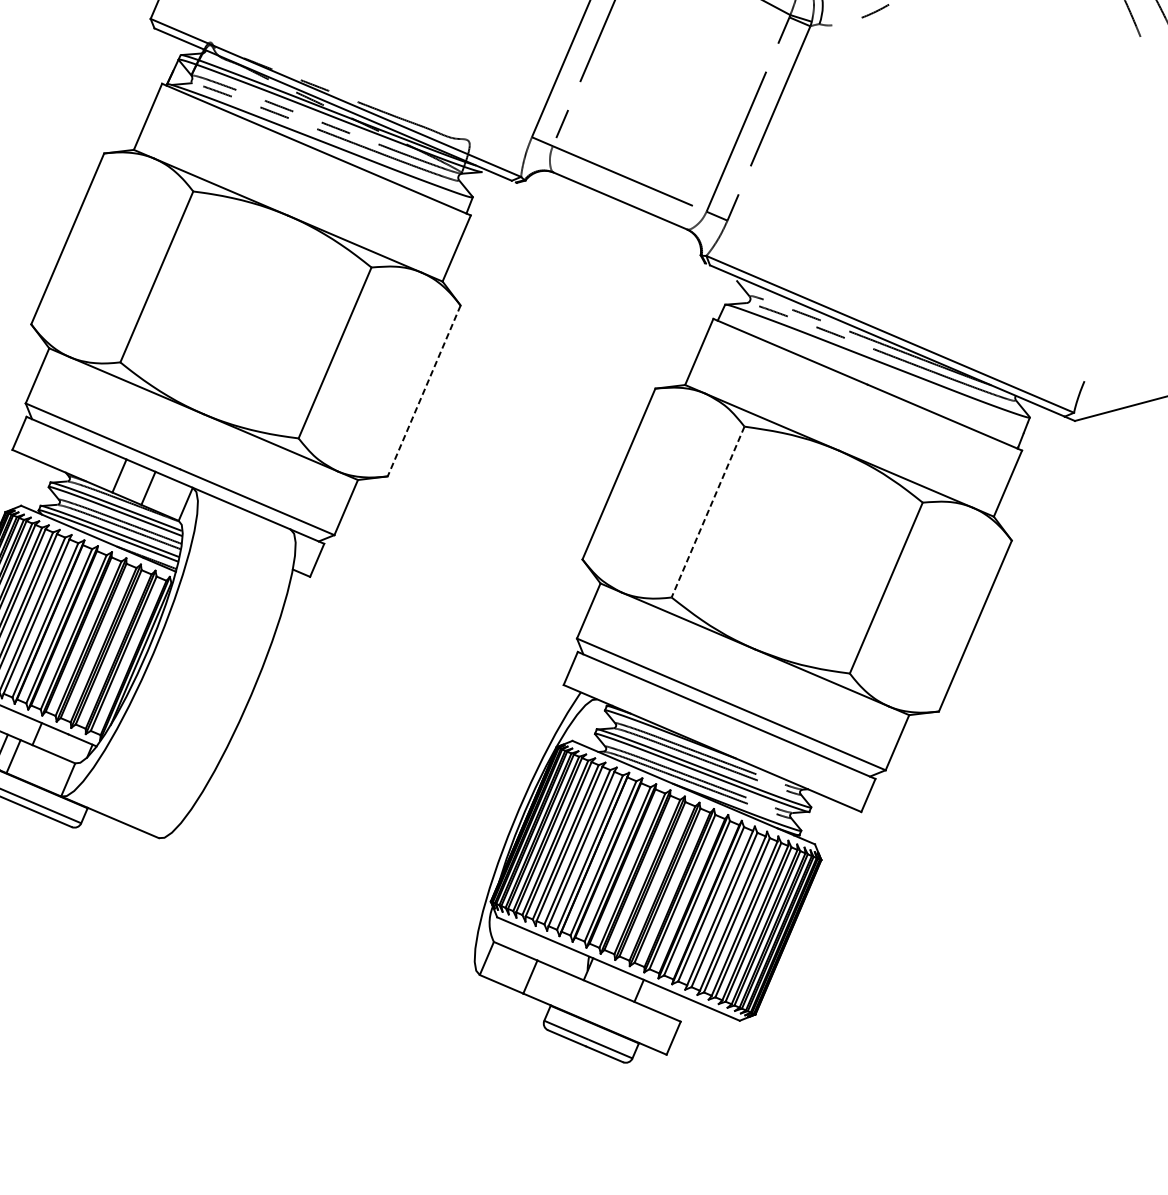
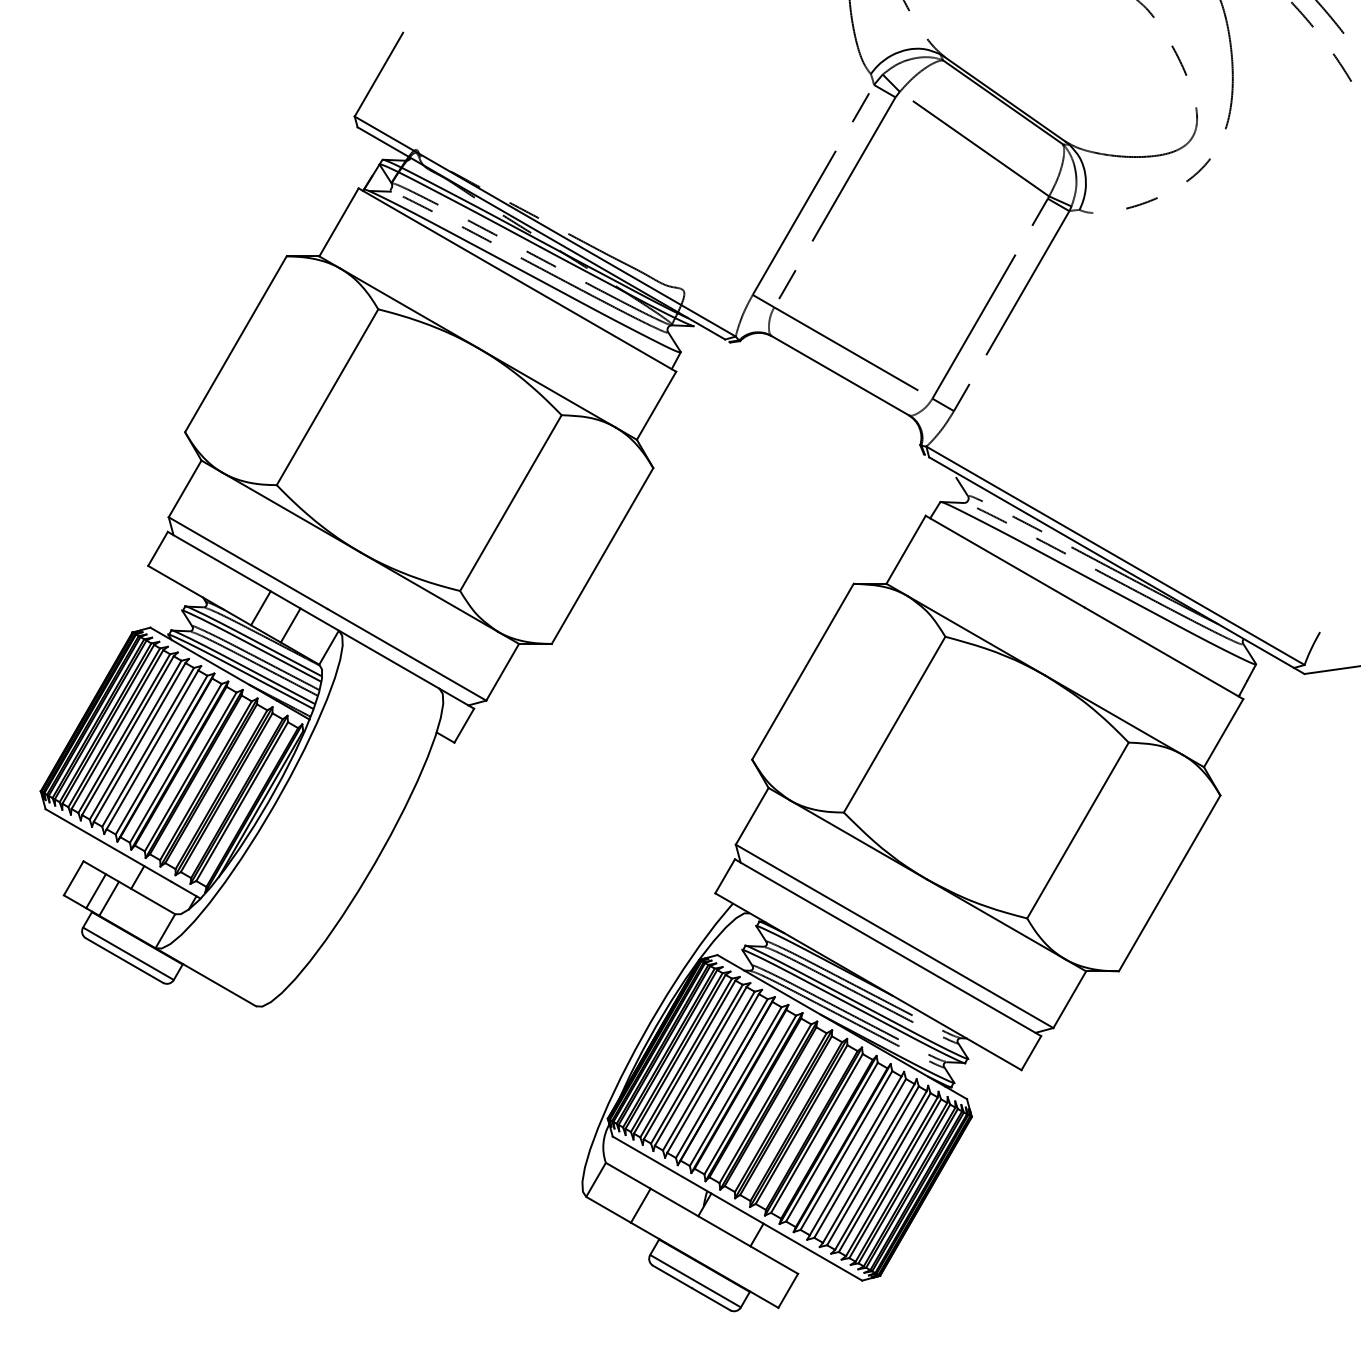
line: (424, 391) -> (602, 556), dashed -> solid
line: (708, 512) -> (894, 725), dashed -> solid

